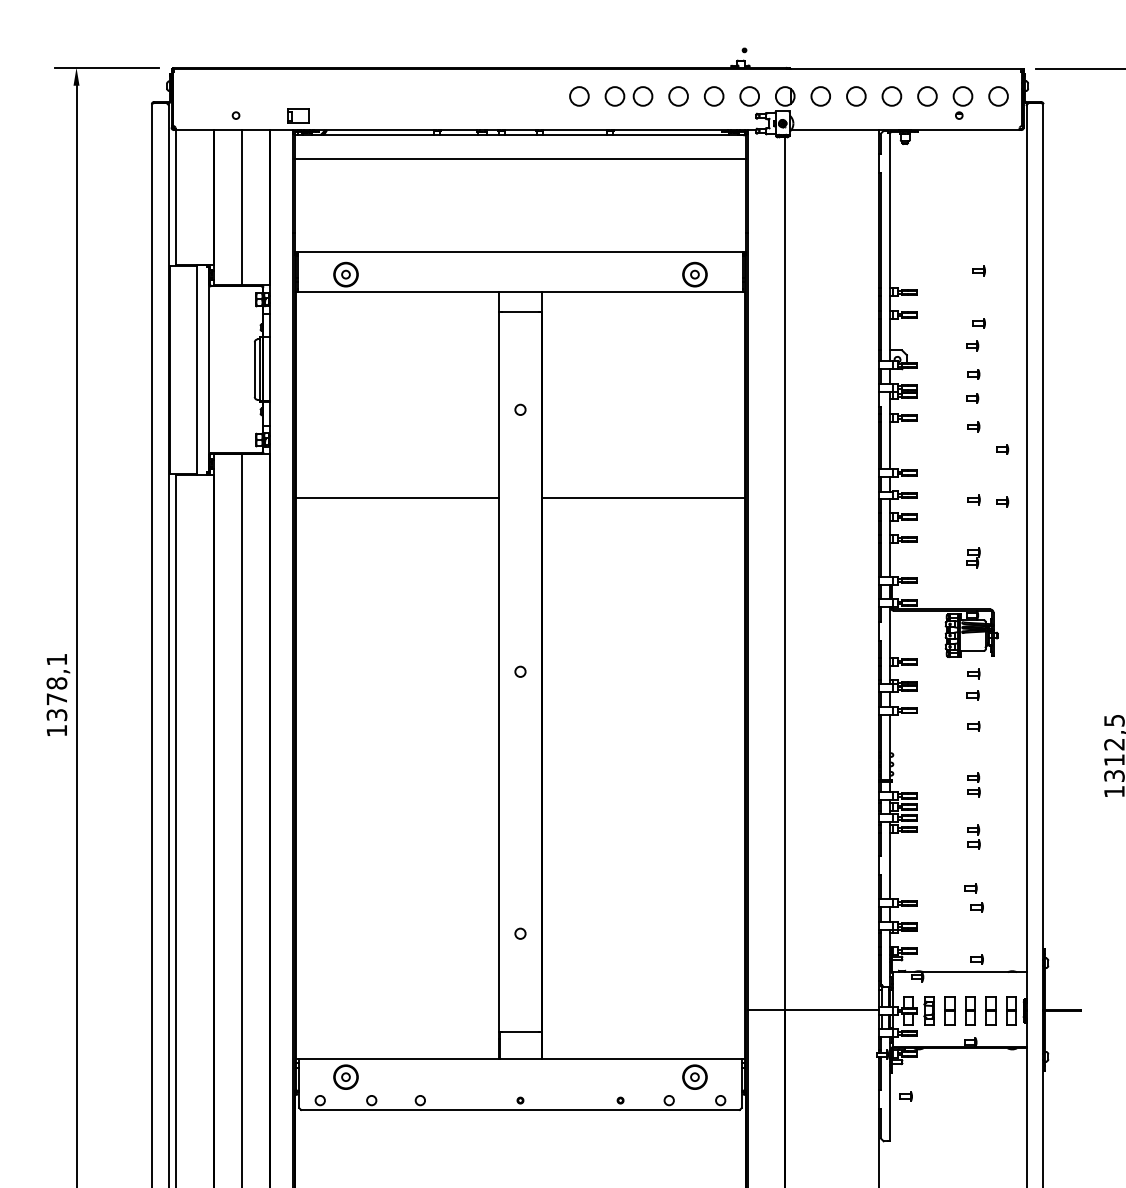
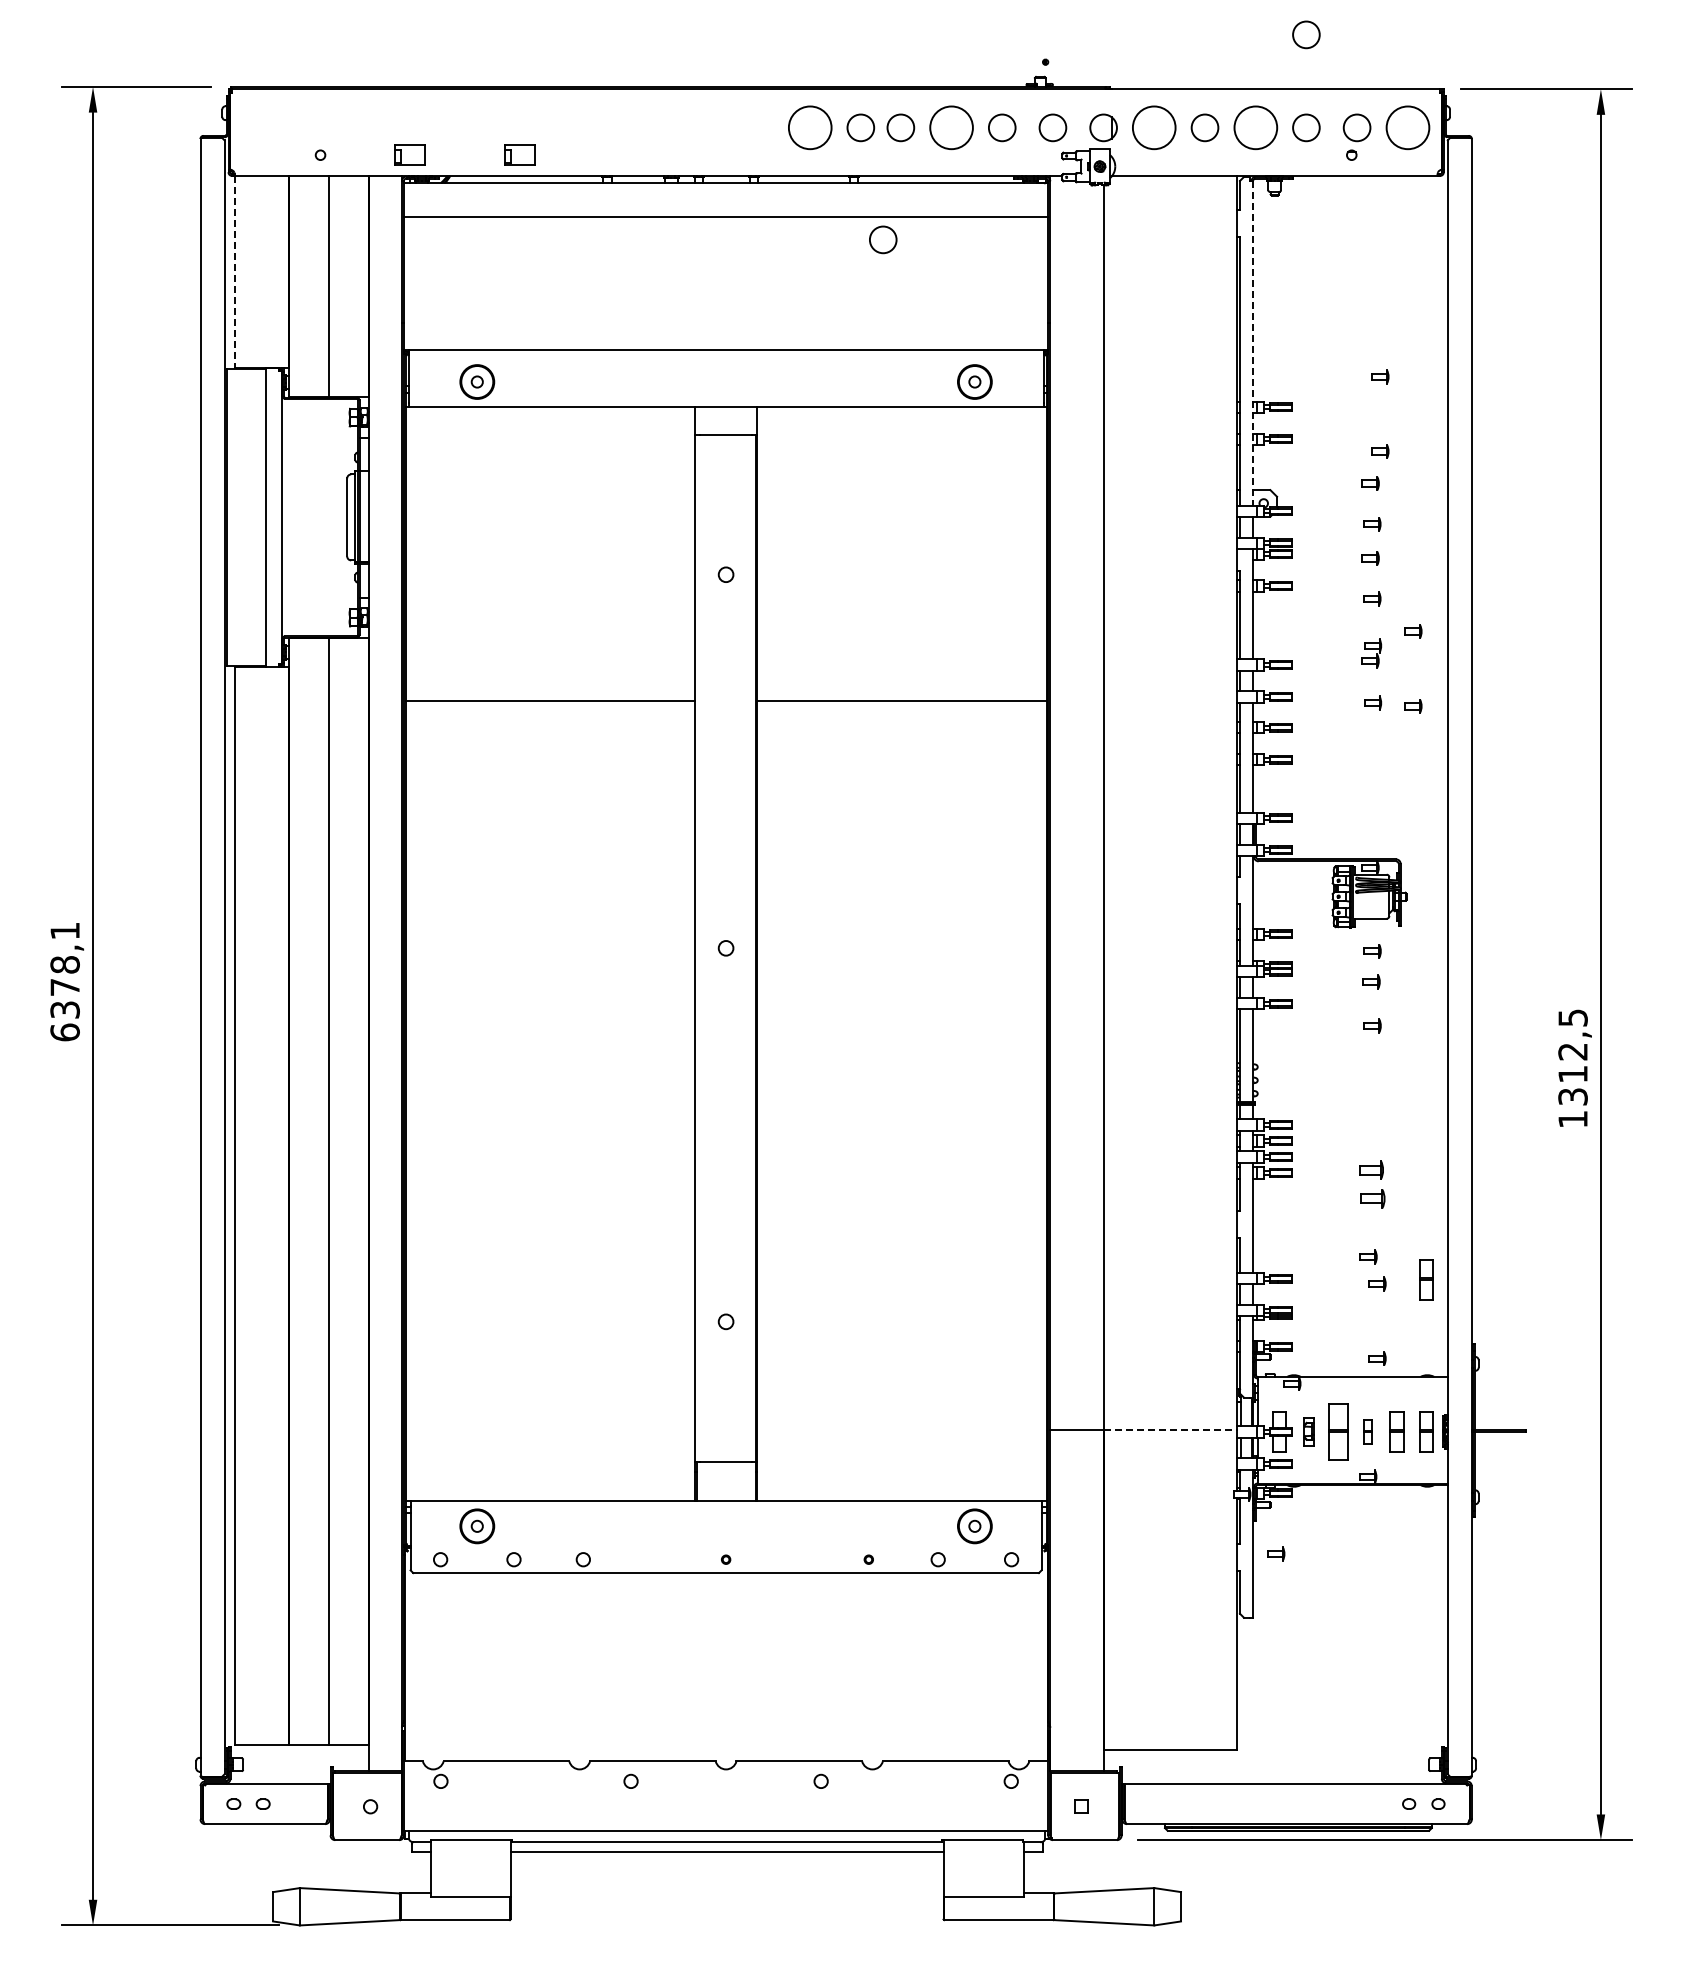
circle: (927, 30) -> (1306, 34), added
circle: (578, 96) -> (809, 127), size x1.6
circle: (678, 96) -> (951, 127), size x1.6
circle: (820, 96) -> (1154, 127), size x1.6
circle: (891, 96) -> (1255, 127), size x1.6
circle: (998, 96) -> (1407, 127), size x1.6
part: (375, 115) -> (519, 154), added
circle: (630, 174) -> (883, 239), added
line: (176, 197) -> (235, 272), solid -> dashed
line: (890, 247) -> (1253, 343), solid -> dashed
part: (973, 557) -> (1371, 653), moved
text: (56, 730) -> (64, 1032), 1378,1 -> 6378,1
part: (973, 784) -> (1372, 1109), removed
part: (973, 836) -> (1372, 1183), size x1.4
part: (1011, 904) -> (1426, 1279), added
line: (832, 1009) -> (1170, 1429), solid -> dashed
part: (928, 1010) -> (1308, 1431), size x0.7
part: (949, 1010) -> (1338, 1431), size x1.4
part: (970, 1010) -> (1367, 1431), size x0.6

